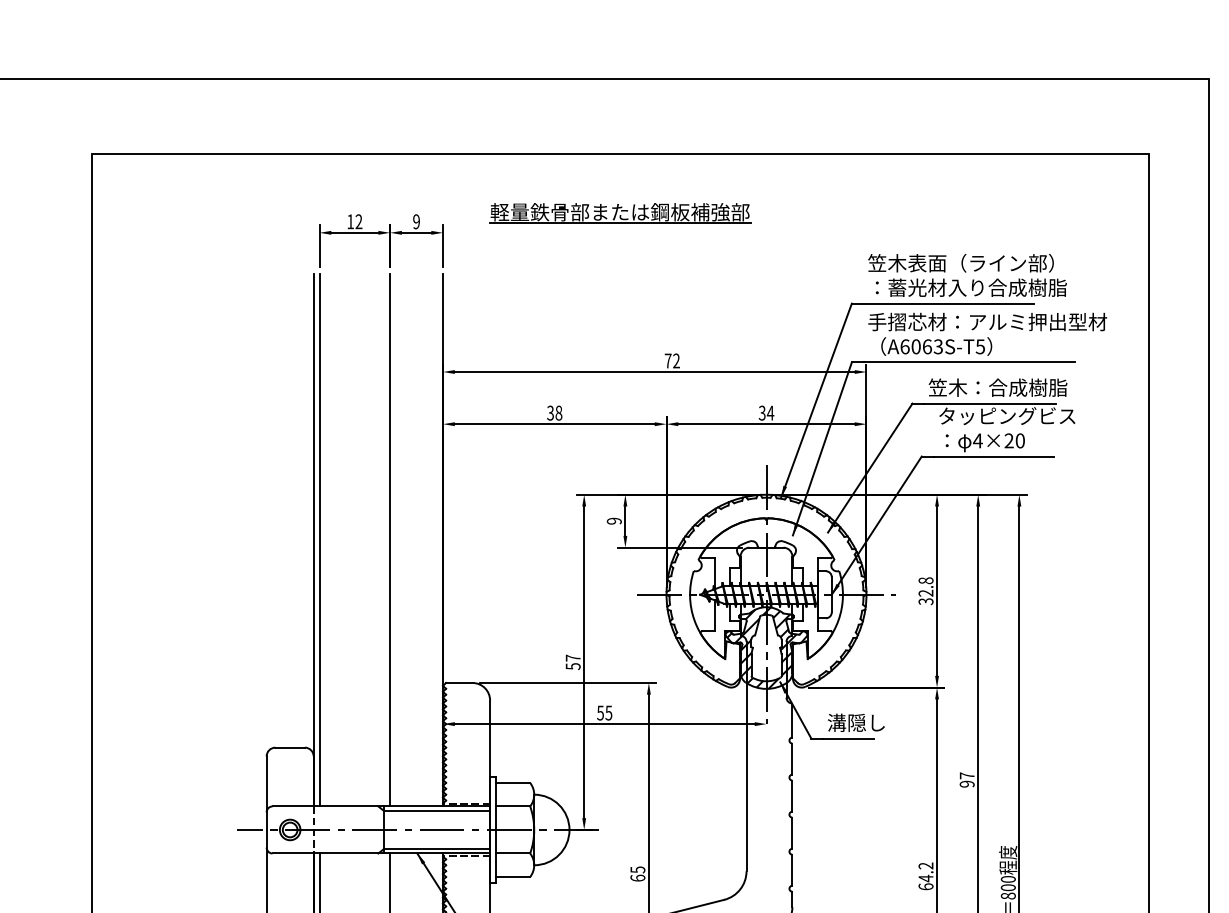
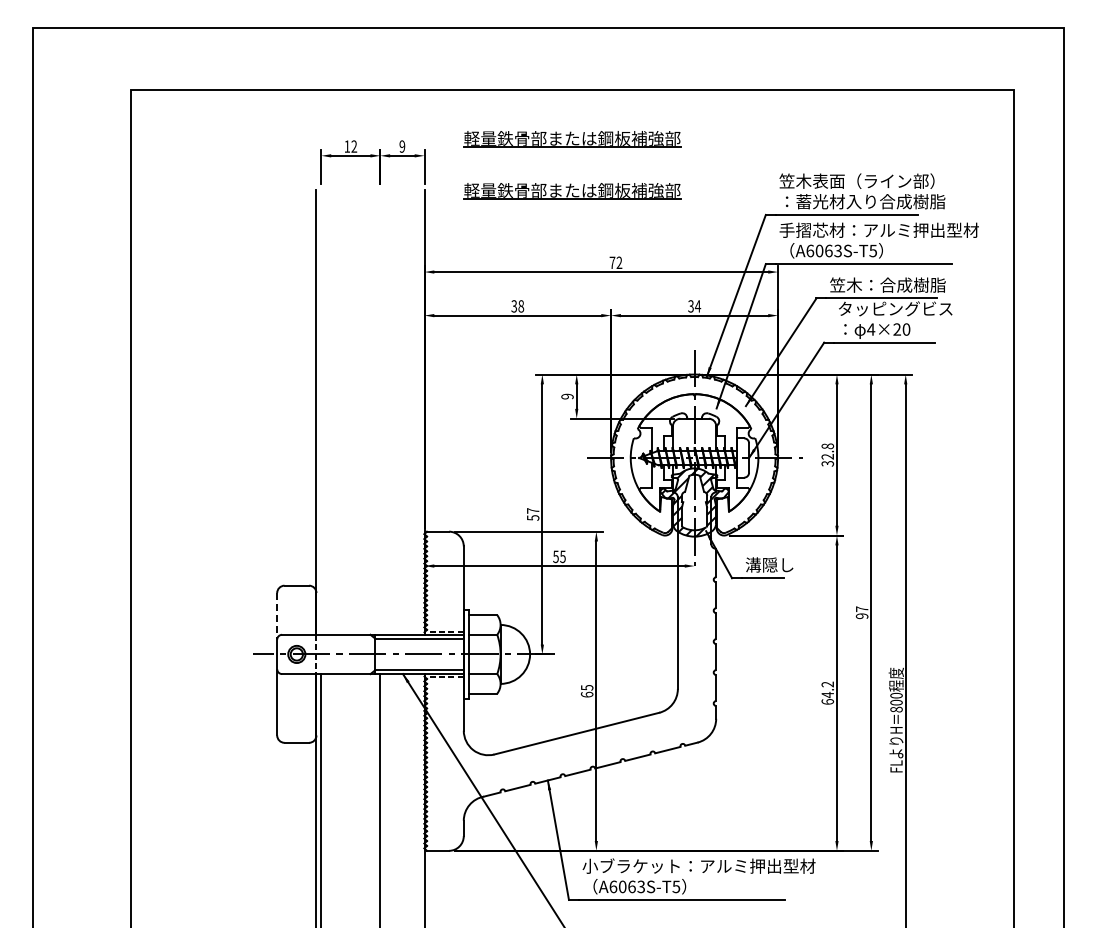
part: (620, 275) -> (572, 191), added
line: (319, 540) -> (321, 412), removed
line: (390, 540) -> (380, 412), removed
line: (267, 783) -> (277, 615), solid -> dashed

